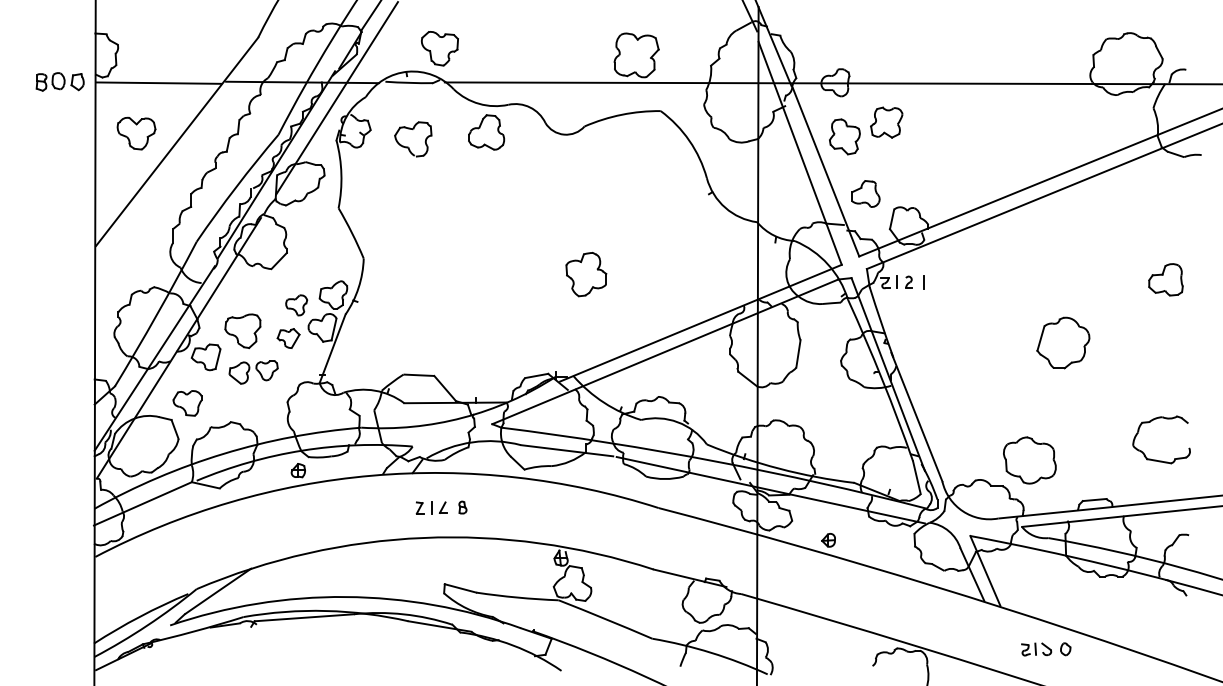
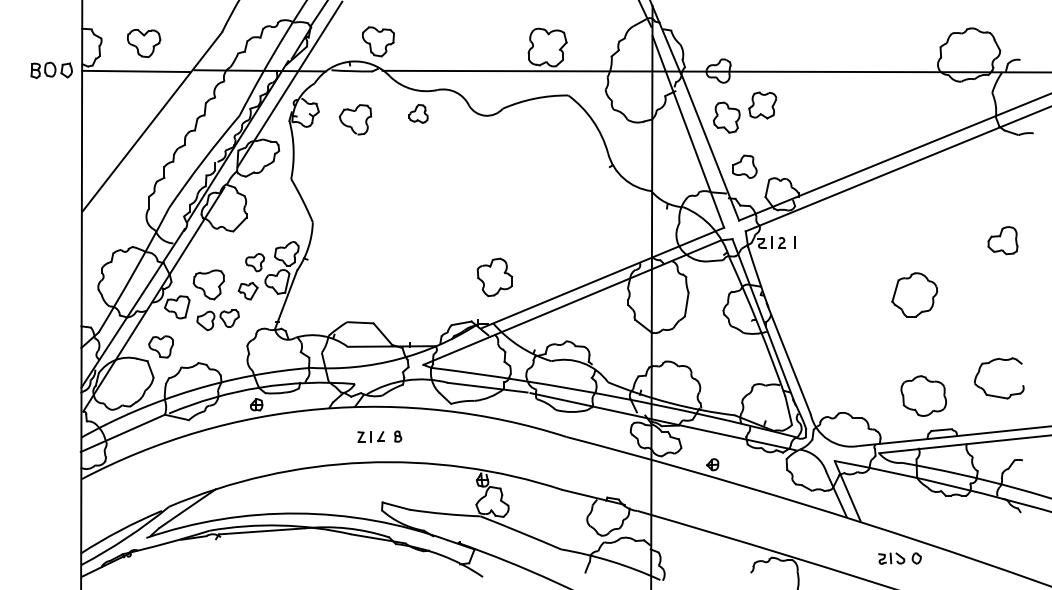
part: (486, 132) -> (418, 113), size x0.6
part: (136, 133) -> (144, 43), moved
part: (586, 274) -> (495, 277), moved
part: (1029, 460) -> (923, 396), moved

